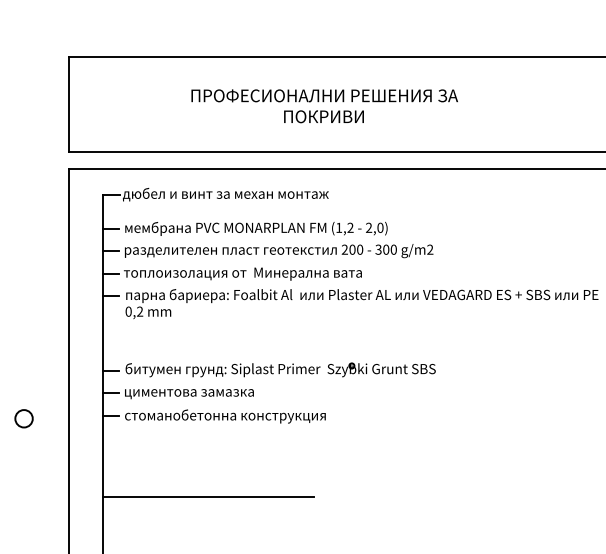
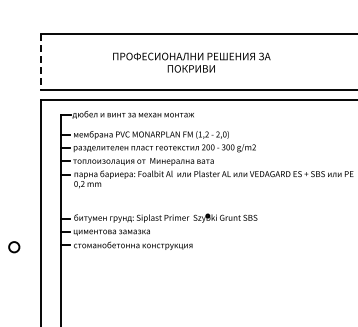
line: (70, 104) -> (41, 61), solid -> dashed
line: (207, 497) -> (122, 293), removed

